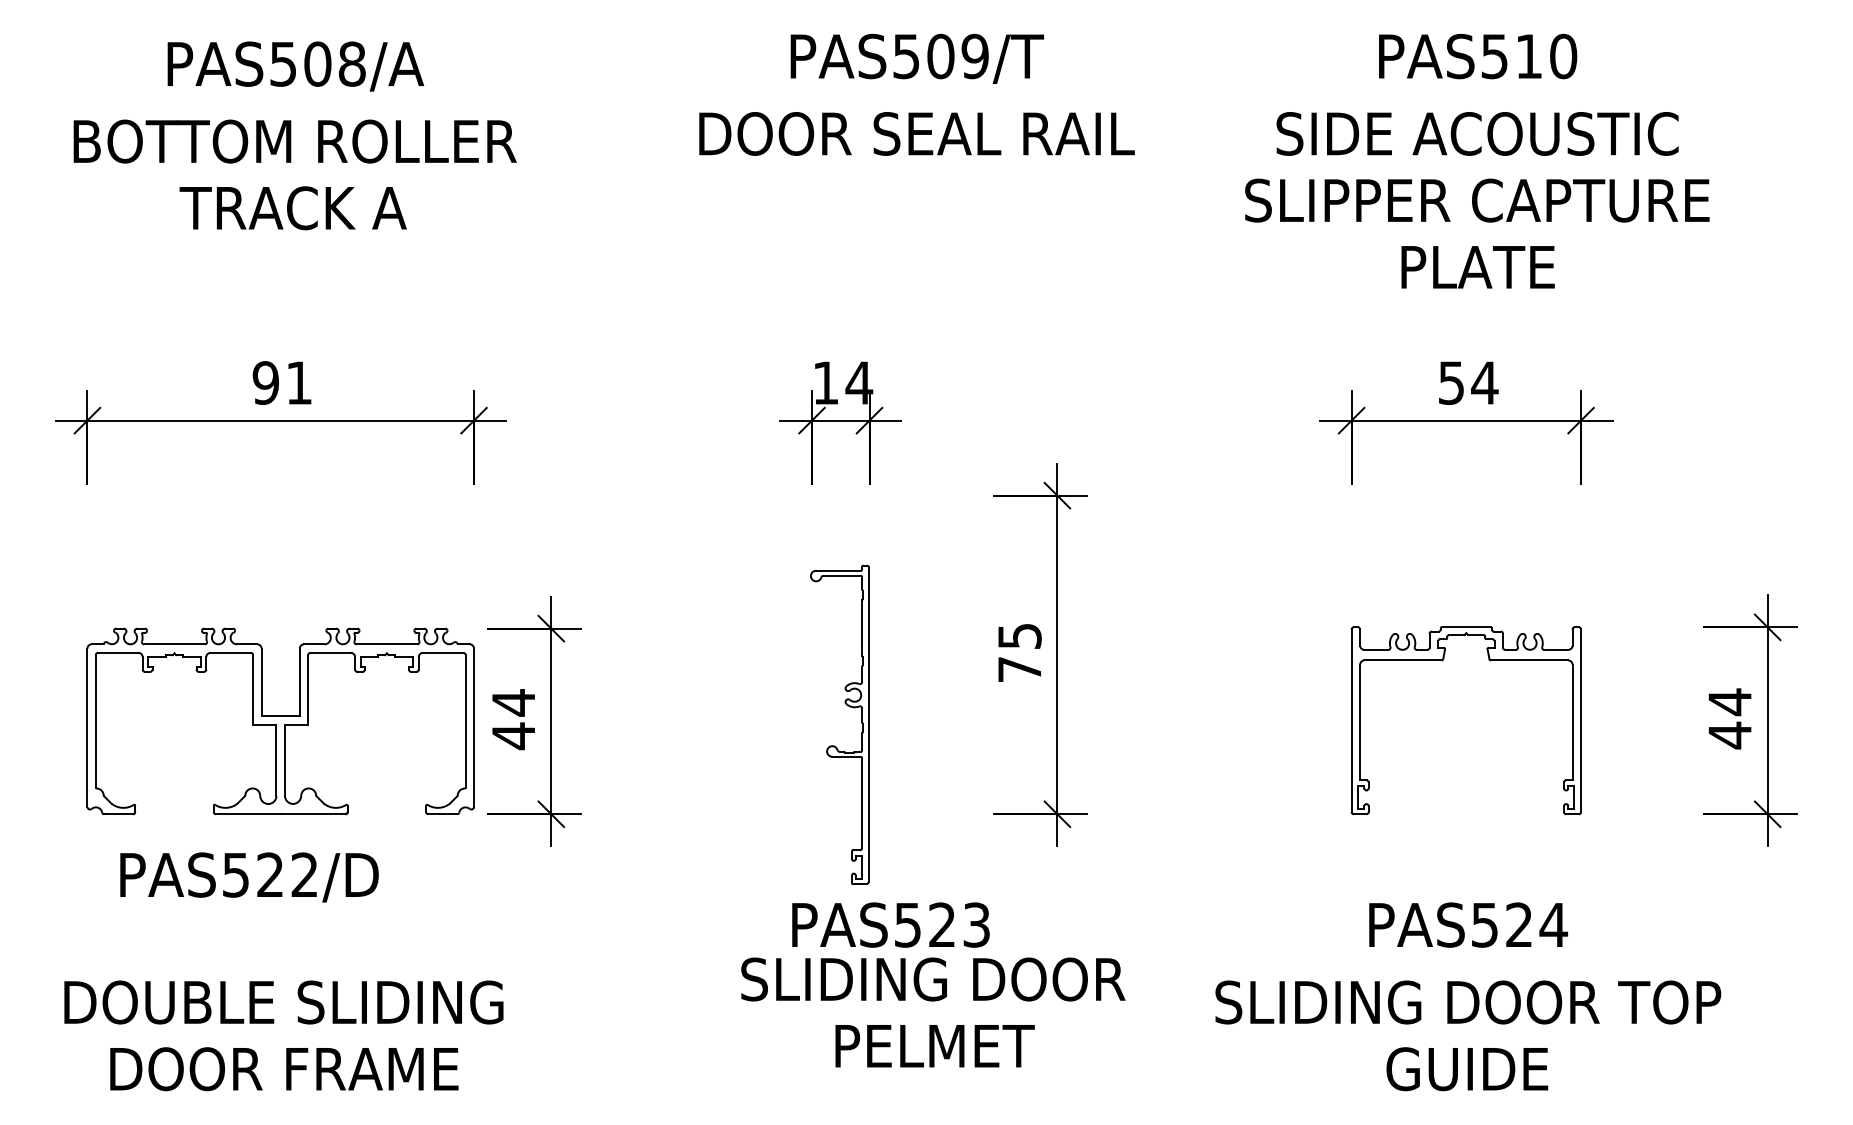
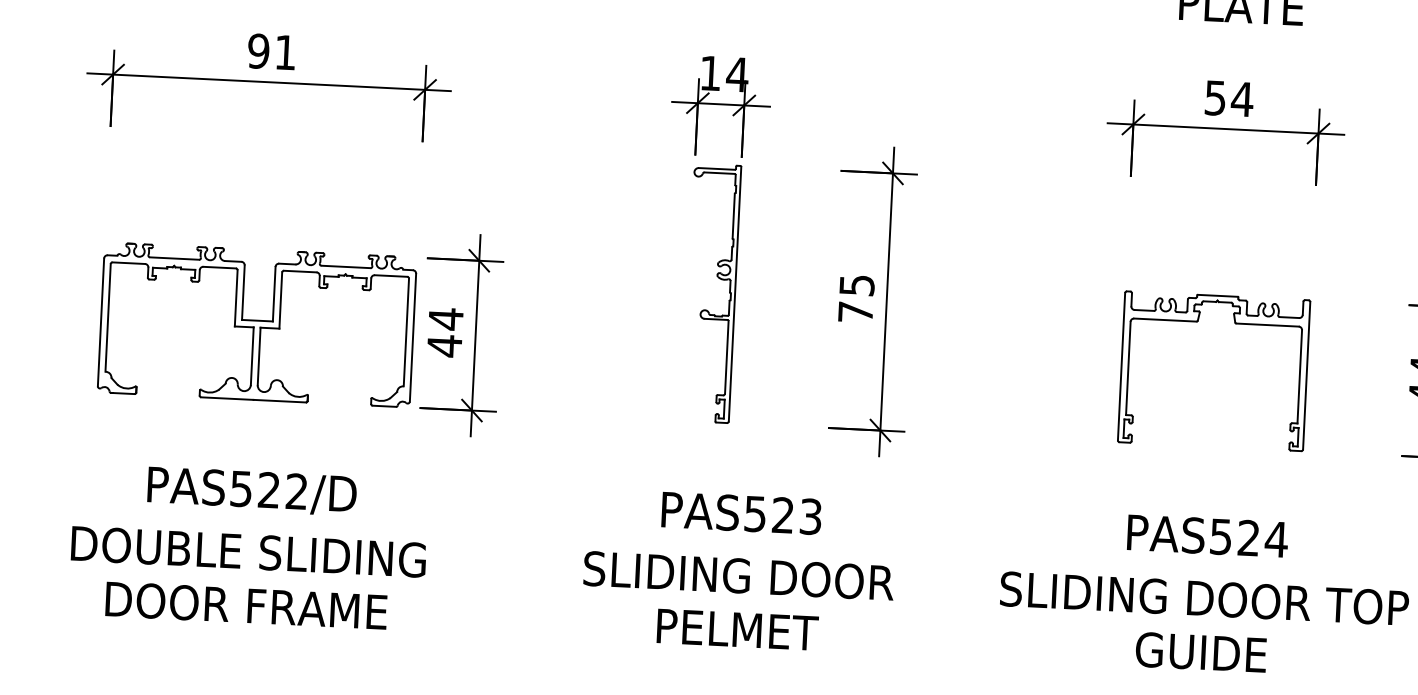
part: (847, 706) -> (718, 278), moved
text: (249, 877) -> (252, 491), moved
text: (933, 1012) -> (737, 602), moved

